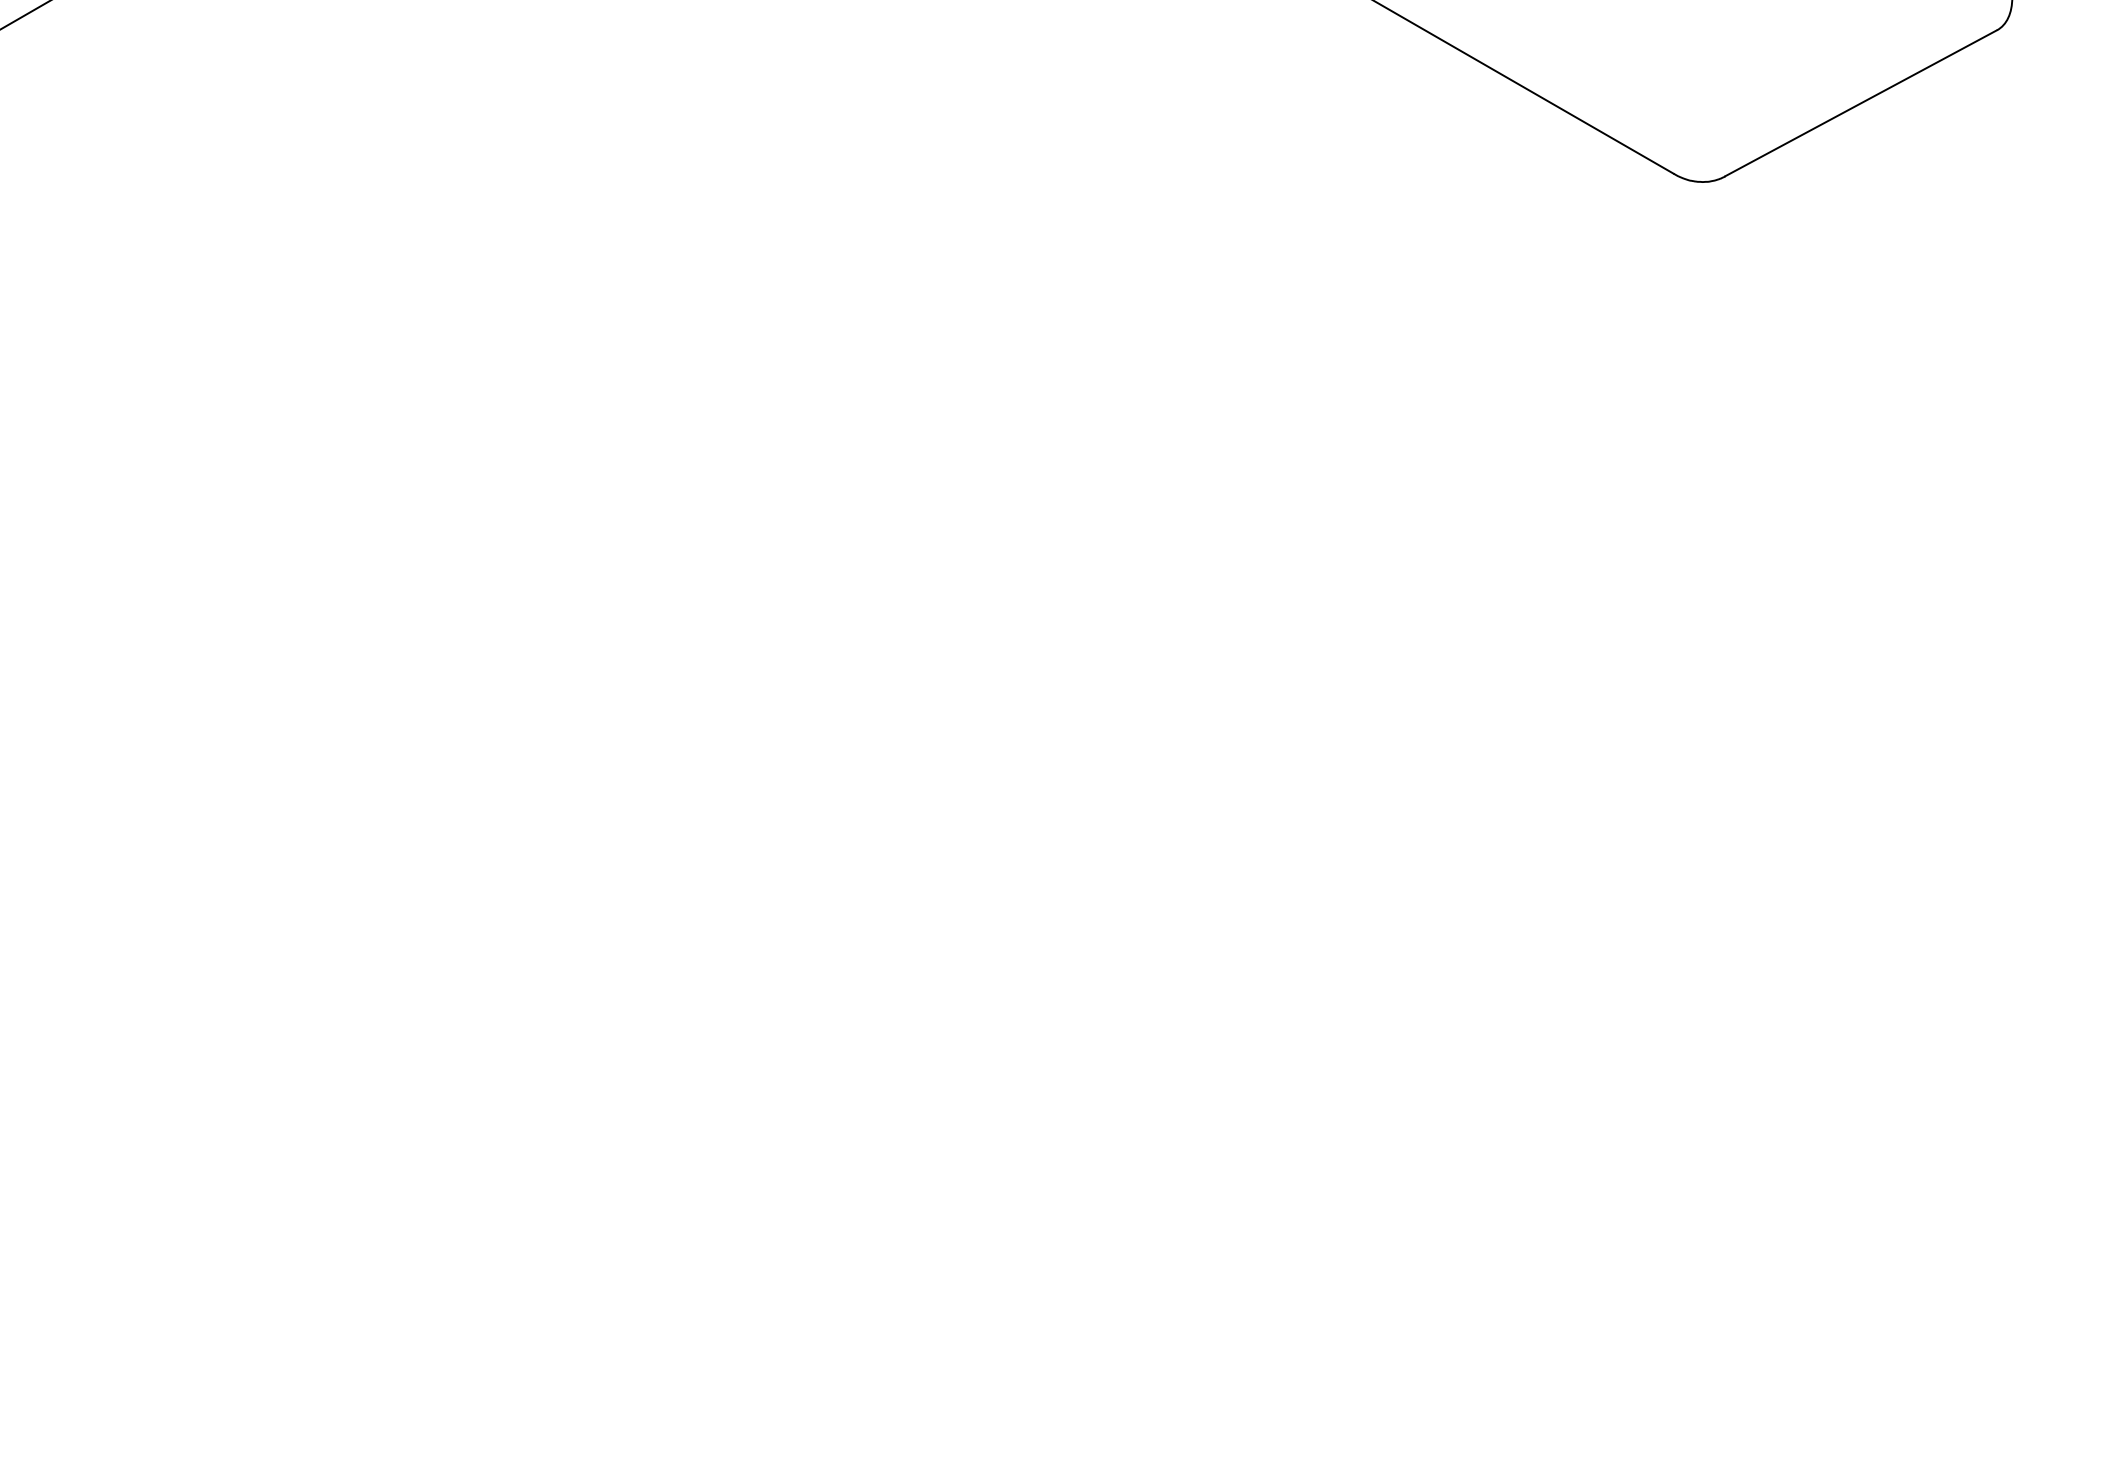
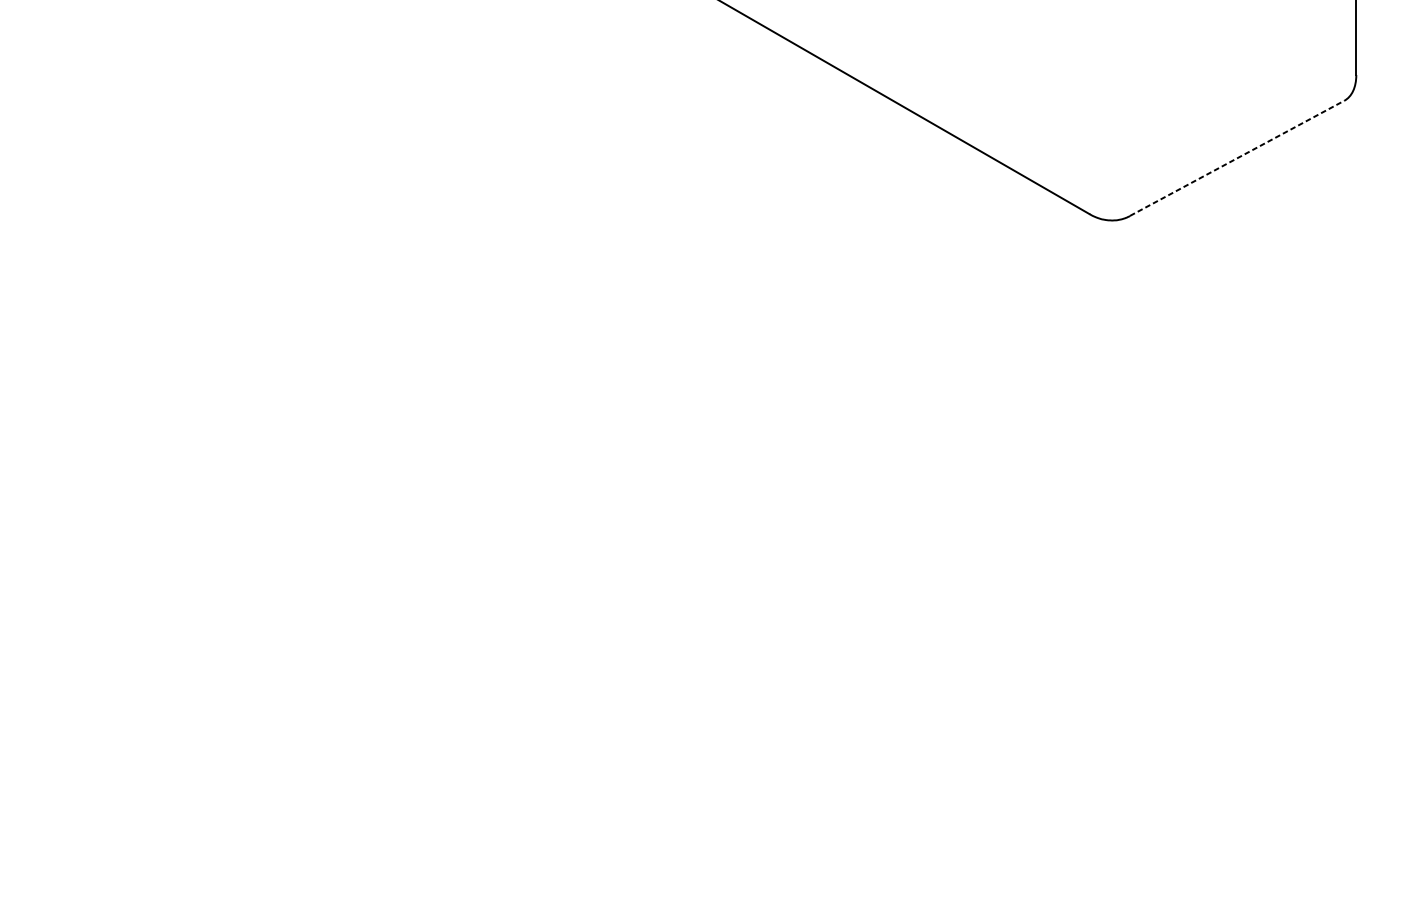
line: (1861, 103) -> (1237, 158), solid -> dashed

